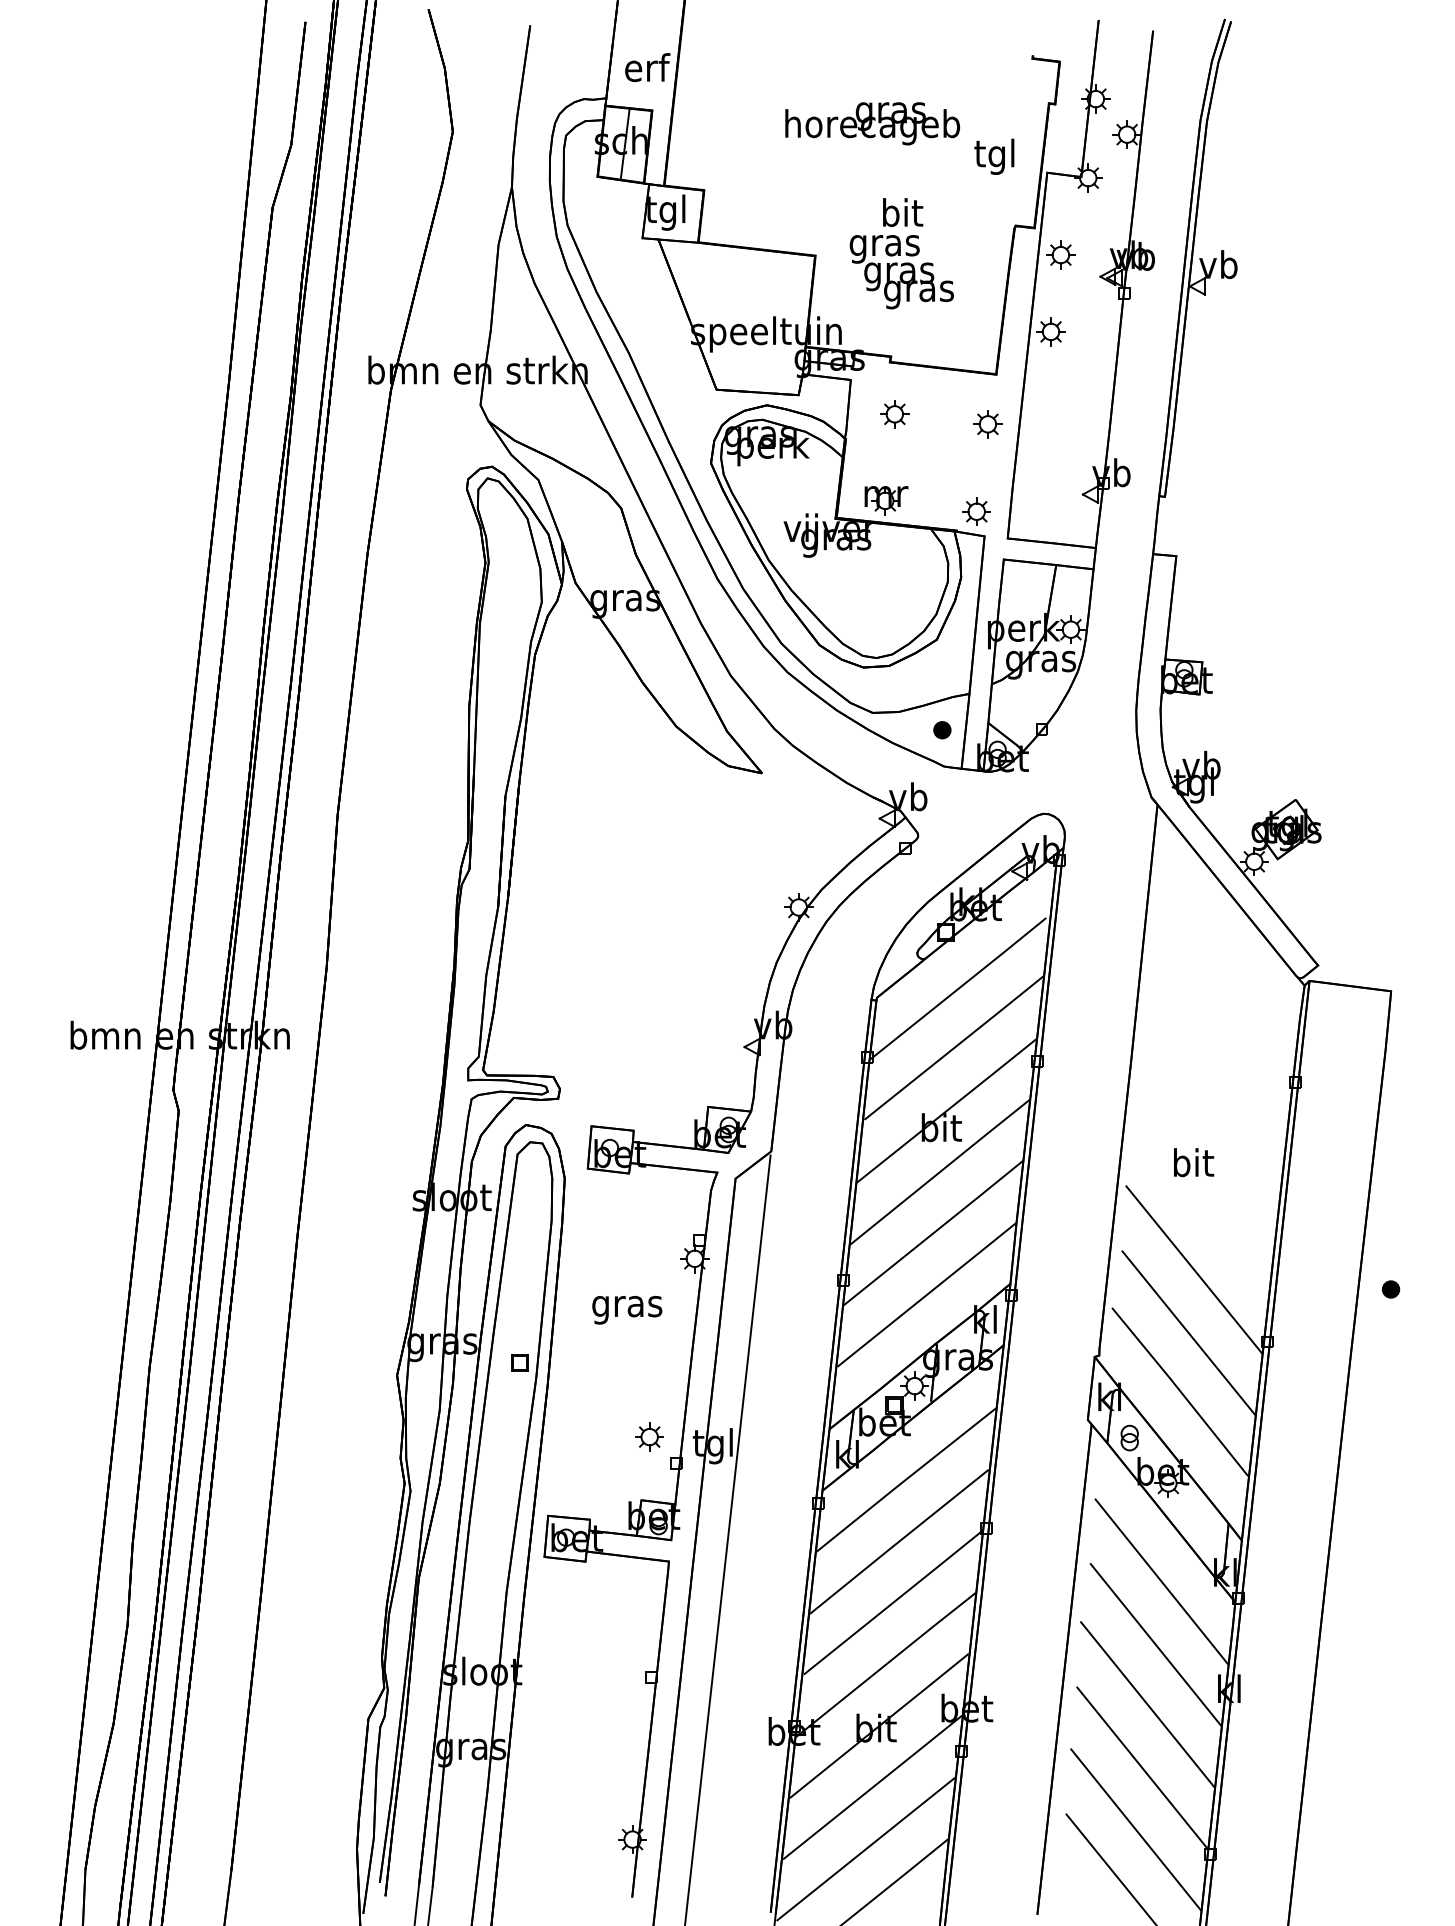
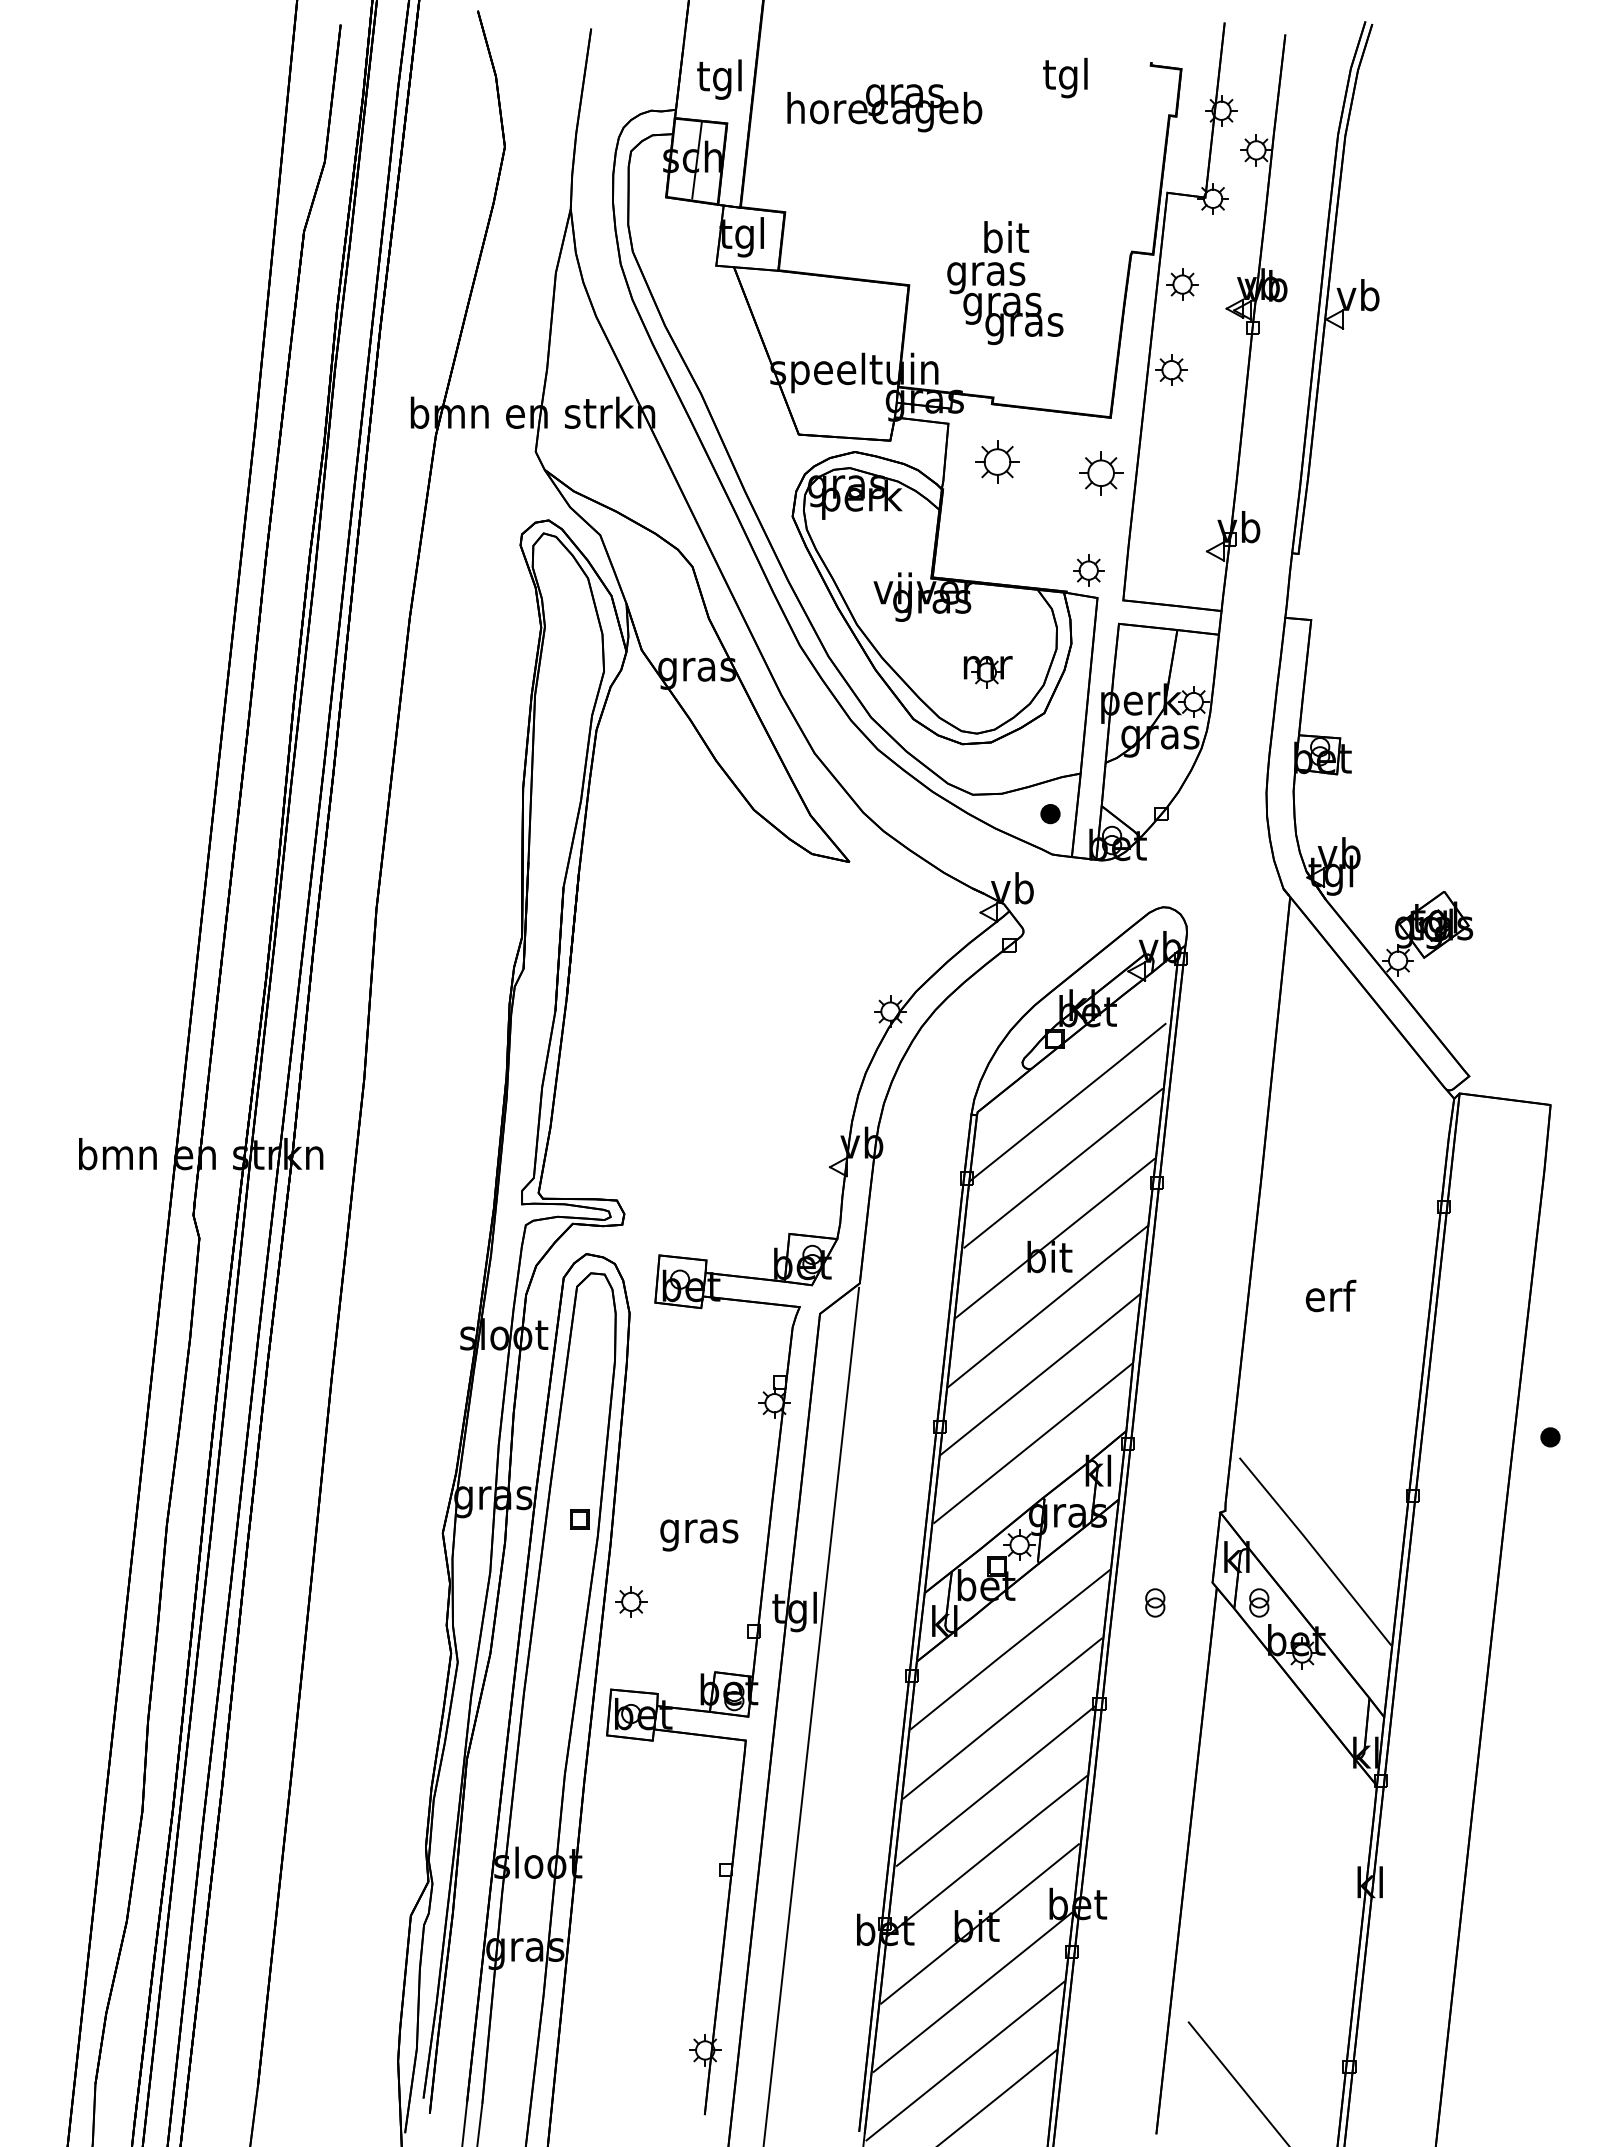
text: (647, 71) -> (721, 79), erf -> tgl
text: (872, 124) -> (884, 108), moved
text: (994, 156) -> (1065, 77), moved
part: (894, 413) -> (997, 461), size x1.4
part: (988, 423) -> (1101, 472), size x1.4
part: (886, 500) -> (988, 672), moved
text: (1193, 1162) -> (1330, 1295), bit -> erf
line: (1193, 1269) -> (1330, 1415), removed
text: (627, 1310) -> (699, 1535), moved
line: (1188, 1332) -> (1324, 1485), removed
part: (649, 1436) -> (631, 1601), moved
part: (1036, 1437) -> (1155, 1602), added
line: (1161, 1581) -> (1294, 1762), removed
line: (1155, 1644) -> (1287, 1833), removed
line: (1147, 1704) -> (1279, 1899), removed
line: (1141, 1767) -> (1272, 1970), removed
line: (1136, 1829) -> (1266, 2039), removed

